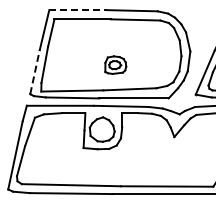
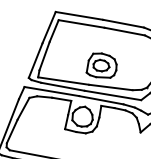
line: (78, 10) -> (79, 16), dashed -> solid
part: (115, 64) -> (102, 65), size x1.67
line: (35, 72) -> (36, 60), dashed -> solid

